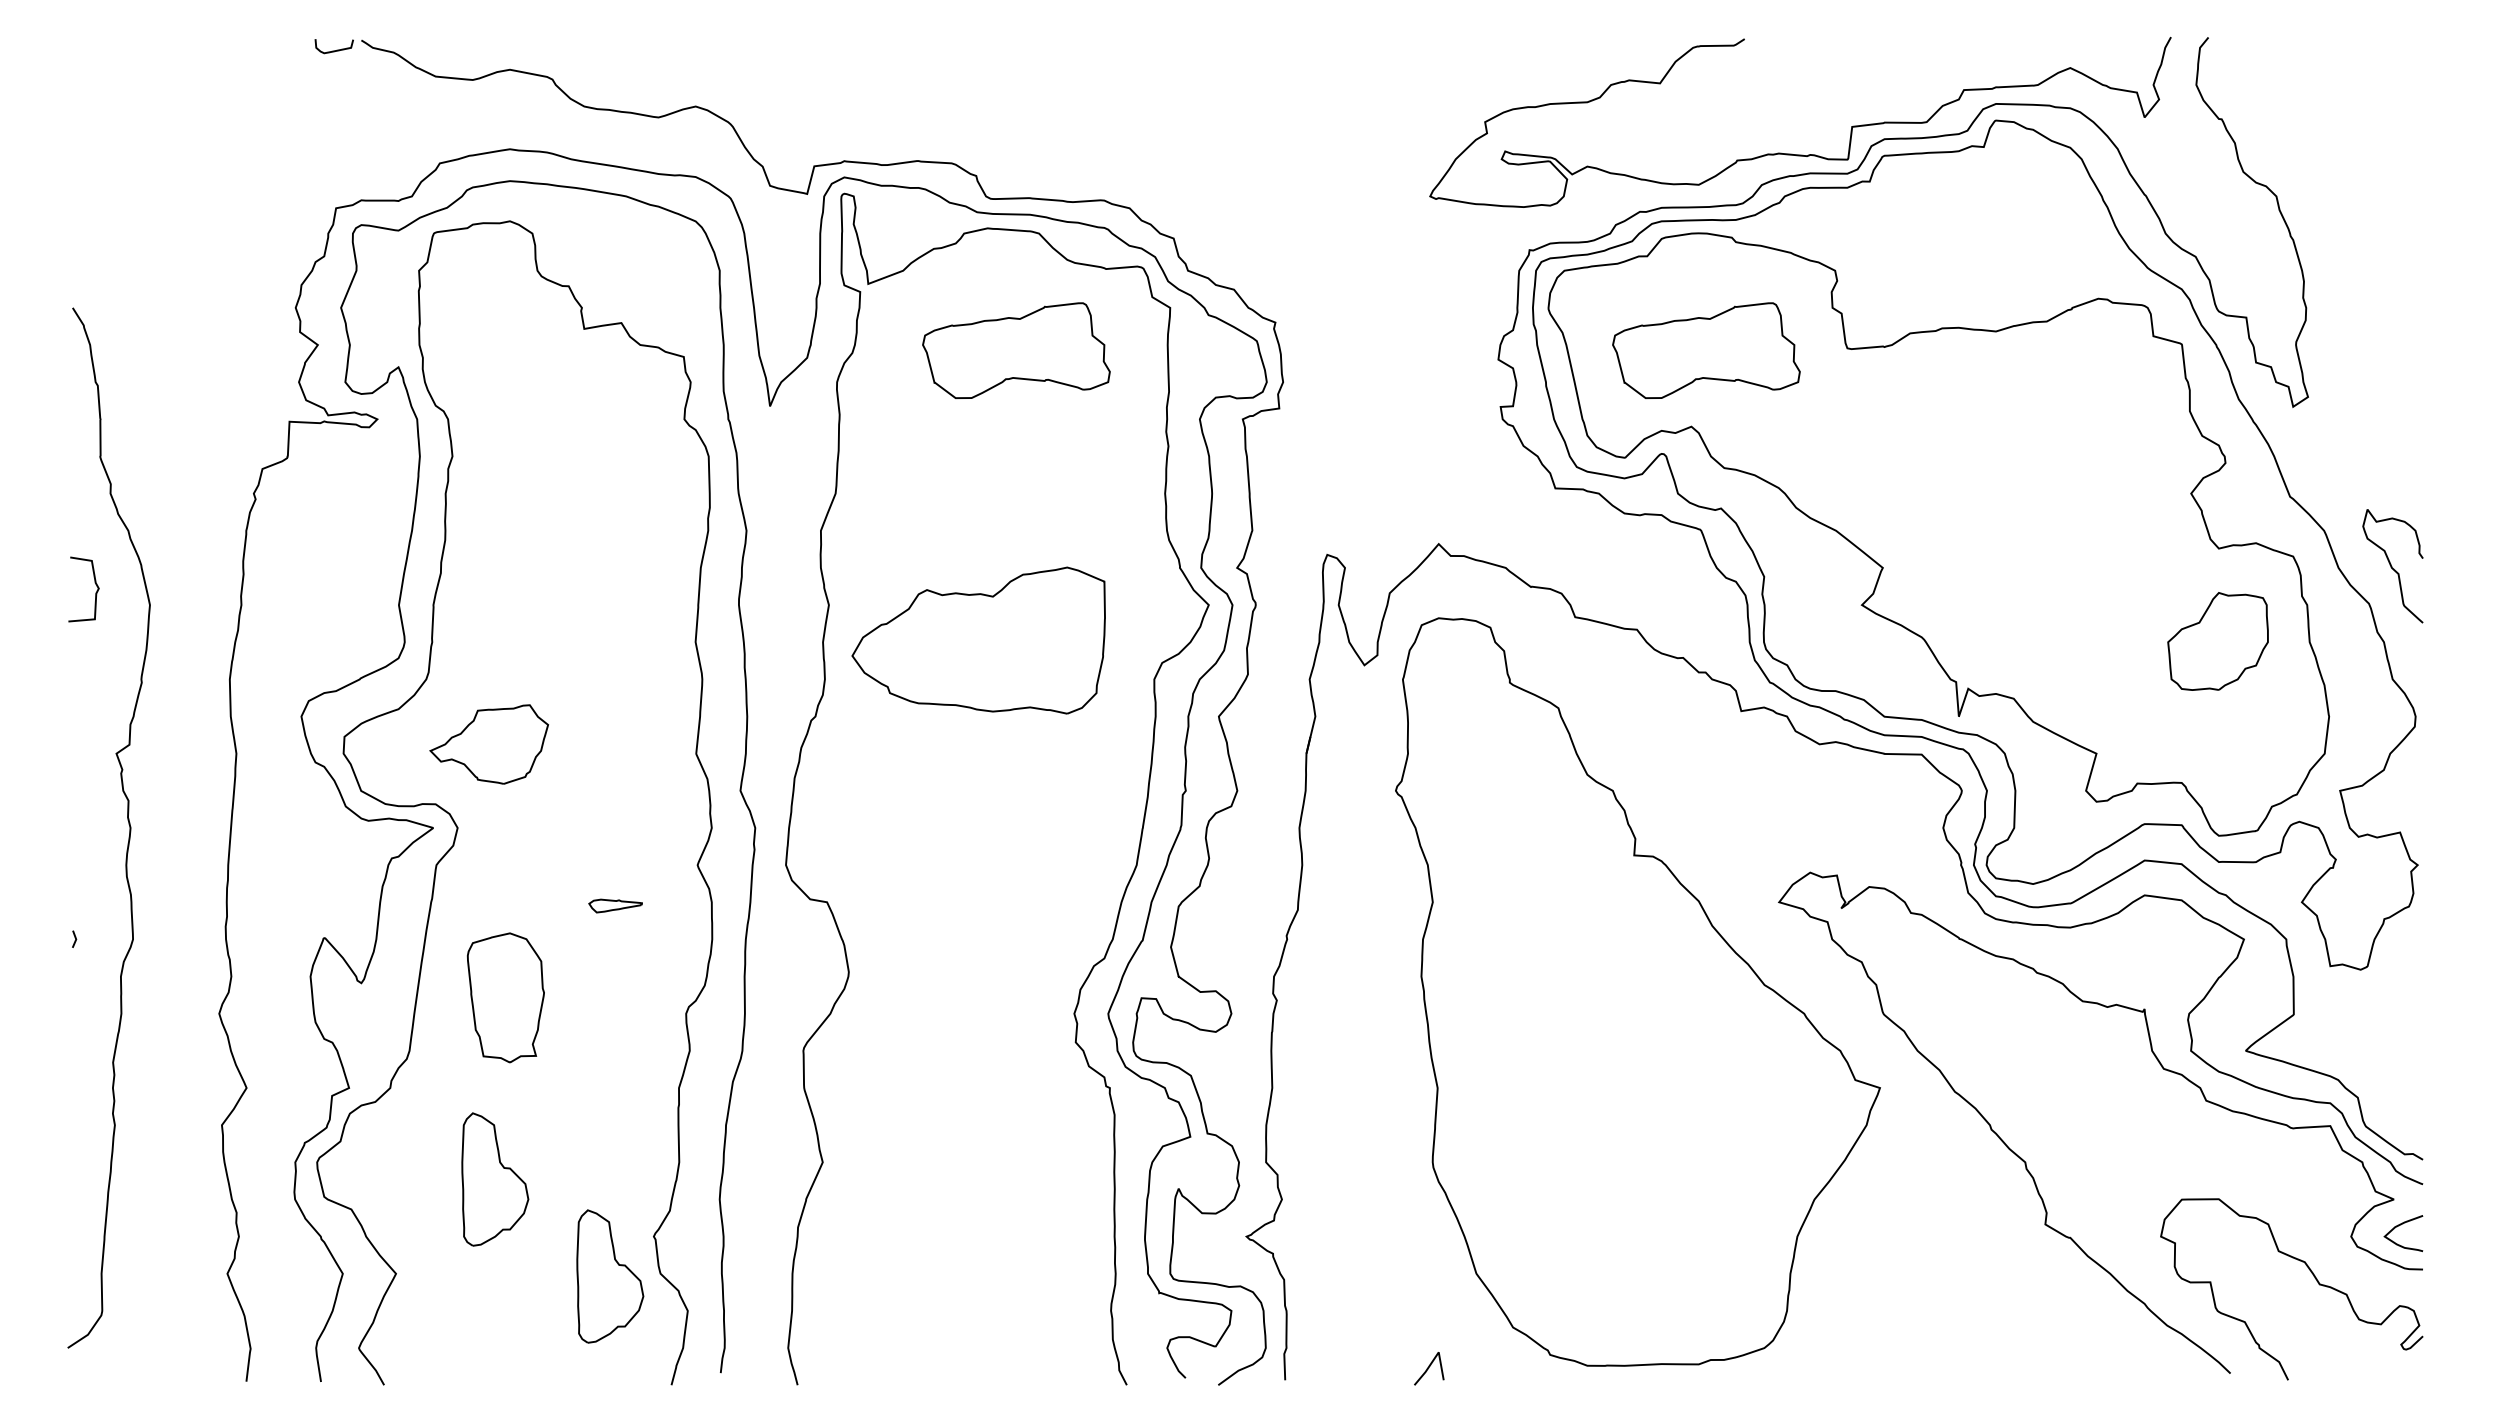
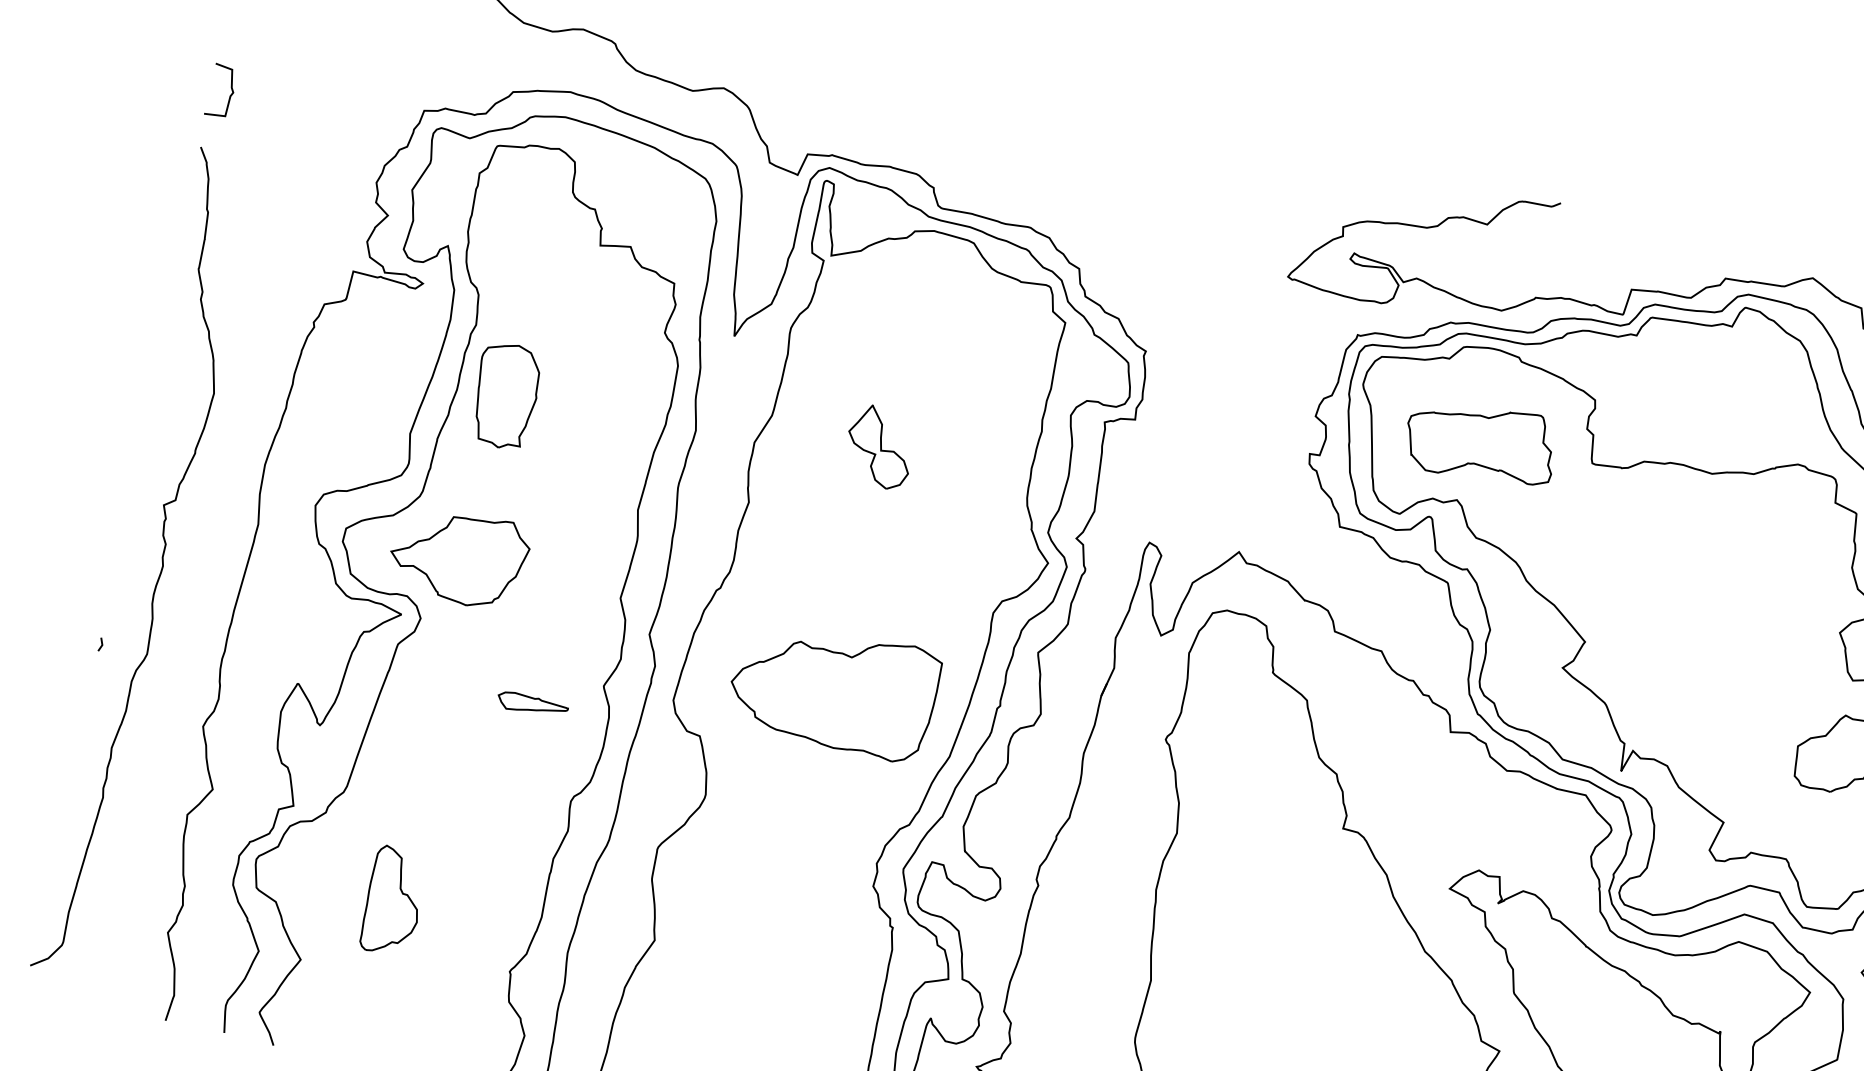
part: (1016, 350) -> (937, 331), removed
part: (974, 505) -> (879, 447), added
curve: (95, 592) -> (230, 95), moved
part: (978, 640) -> (833, 689), moved
part: (489, 744) -> (459, 557), size x1.43
part: (615, 905) -> (532, 704), size x1.67
part: (505, 997) -> (505, 395), moved
part: (610, 1276) -> (469, 996), removed

